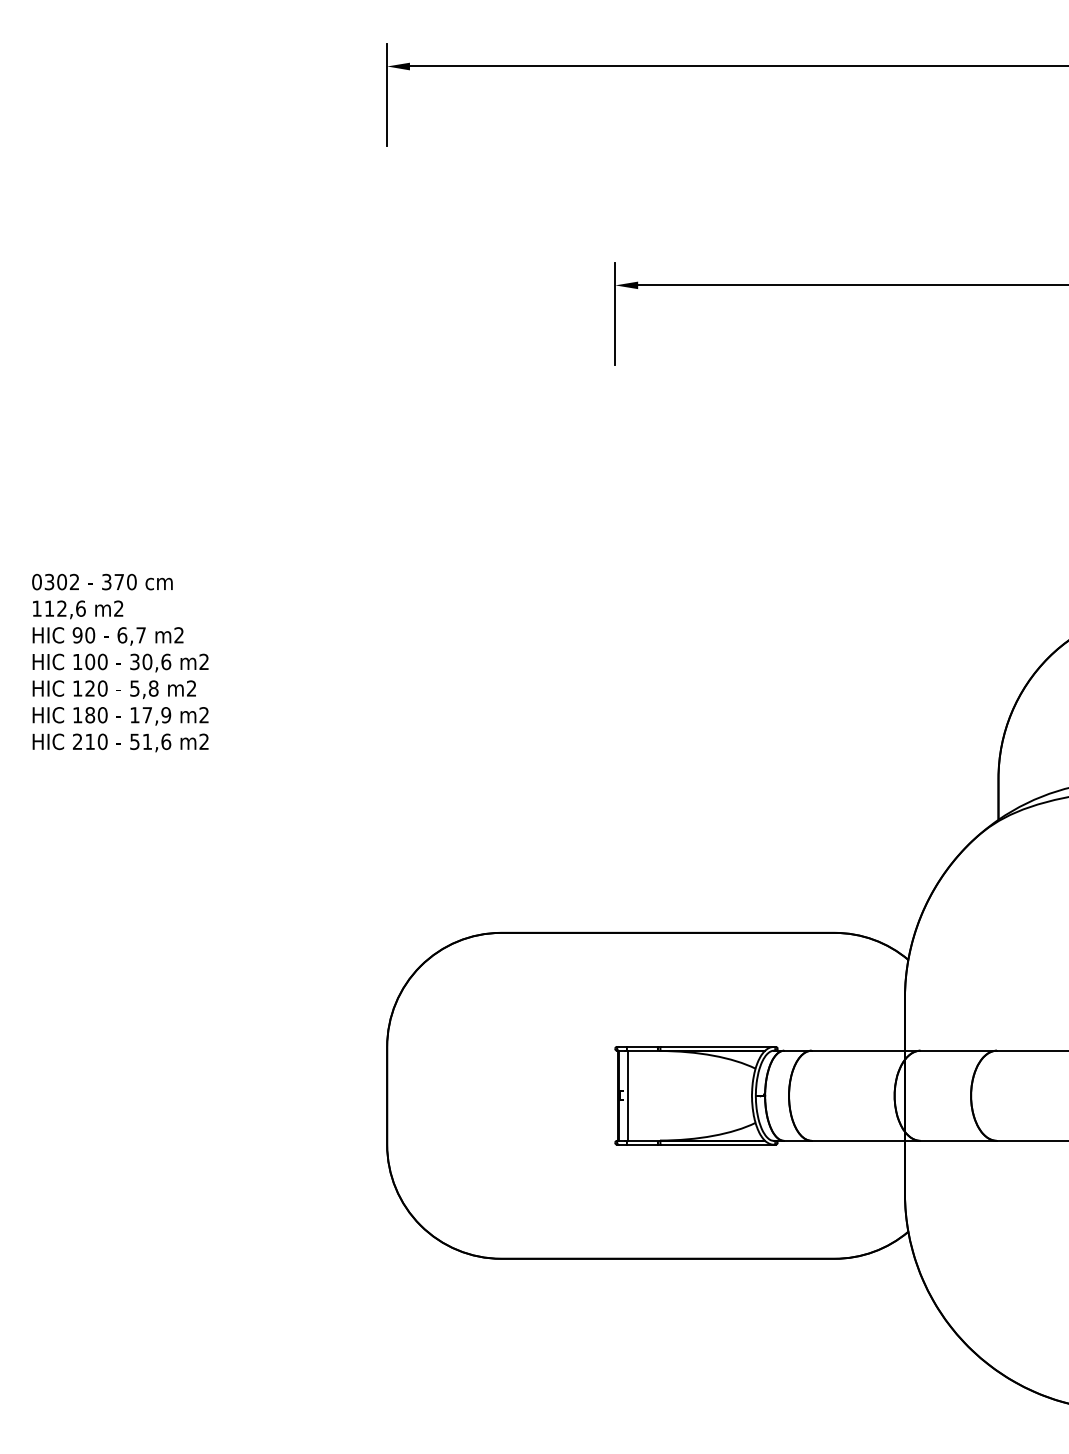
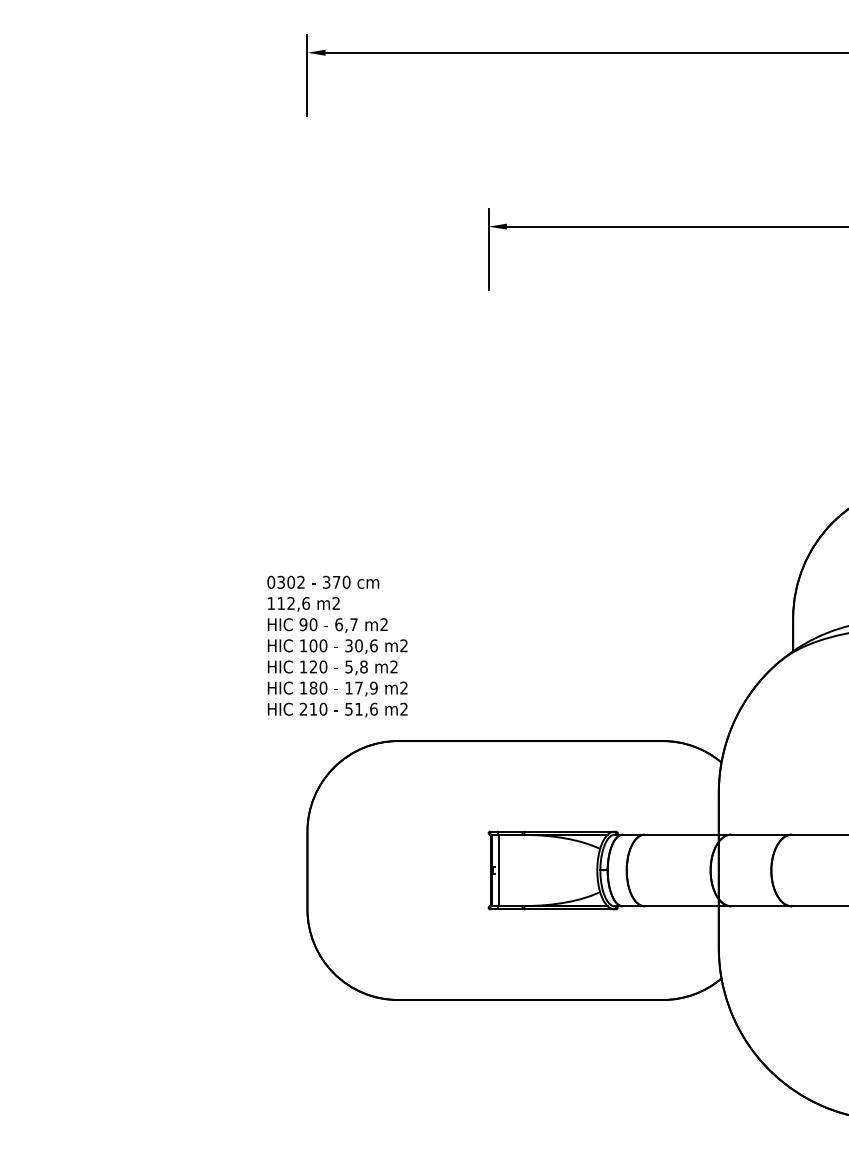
text: (120, 662) -> (337, 646), moved

